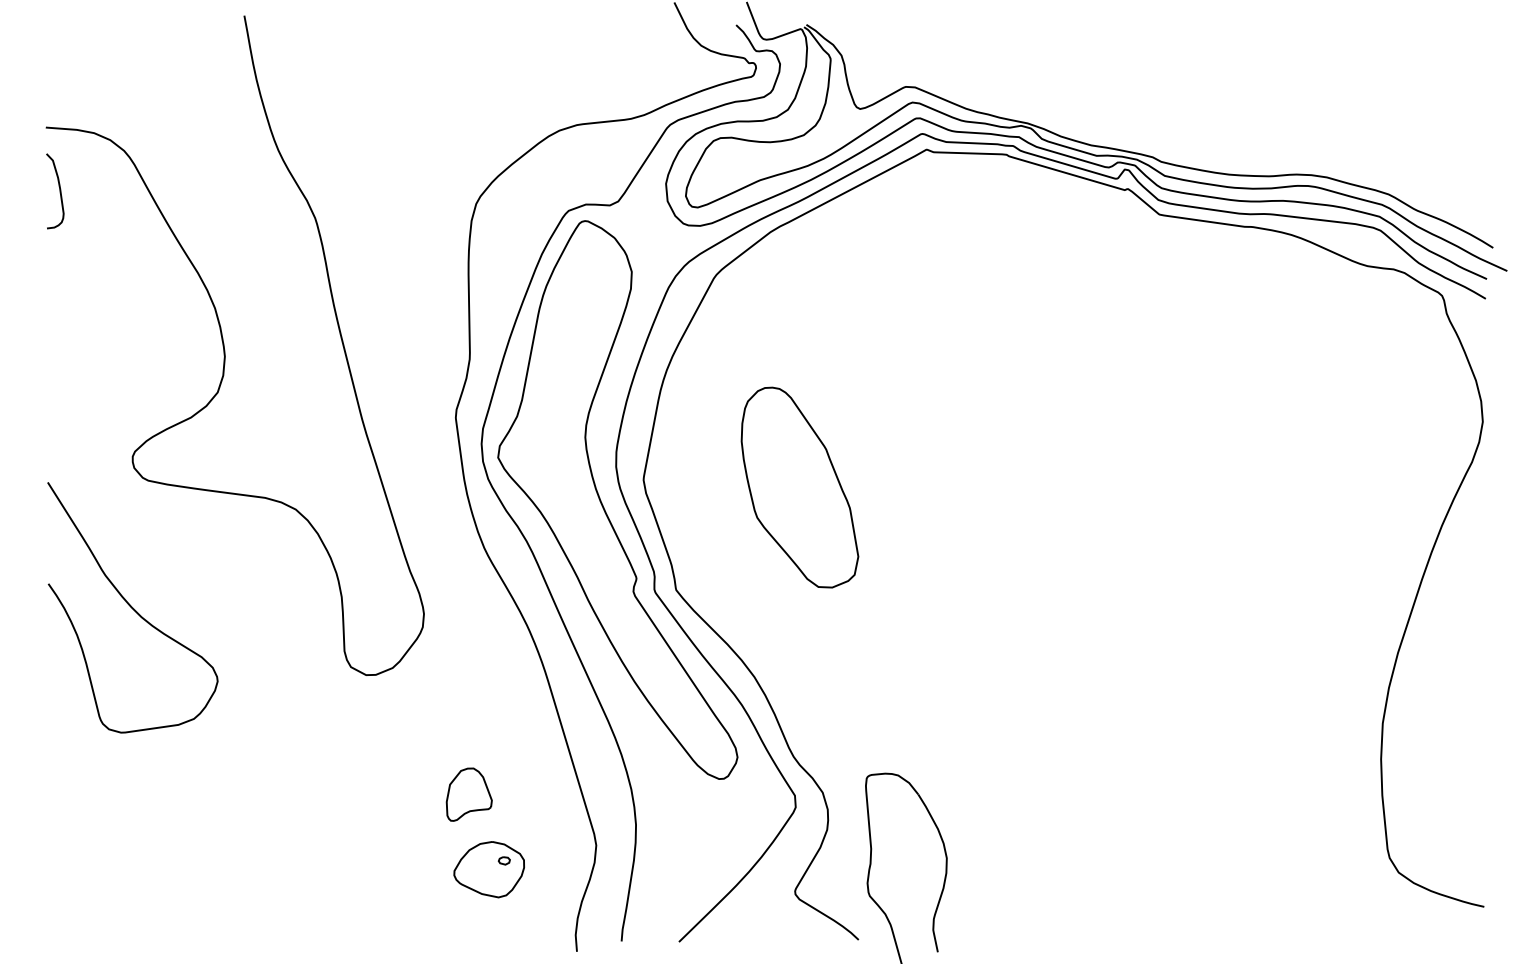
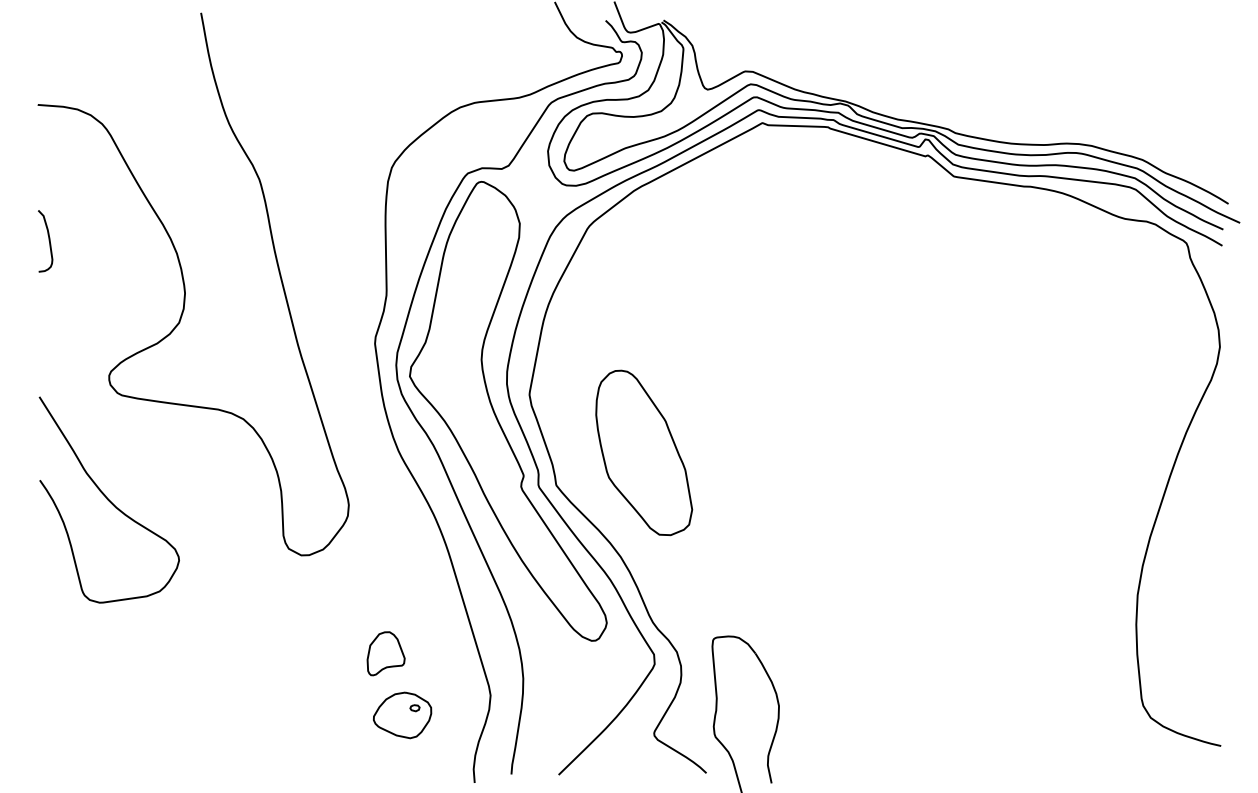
curve: (59, 191) -> (48, 241), moved
part: (799, 487) -> (643, 452), moved

